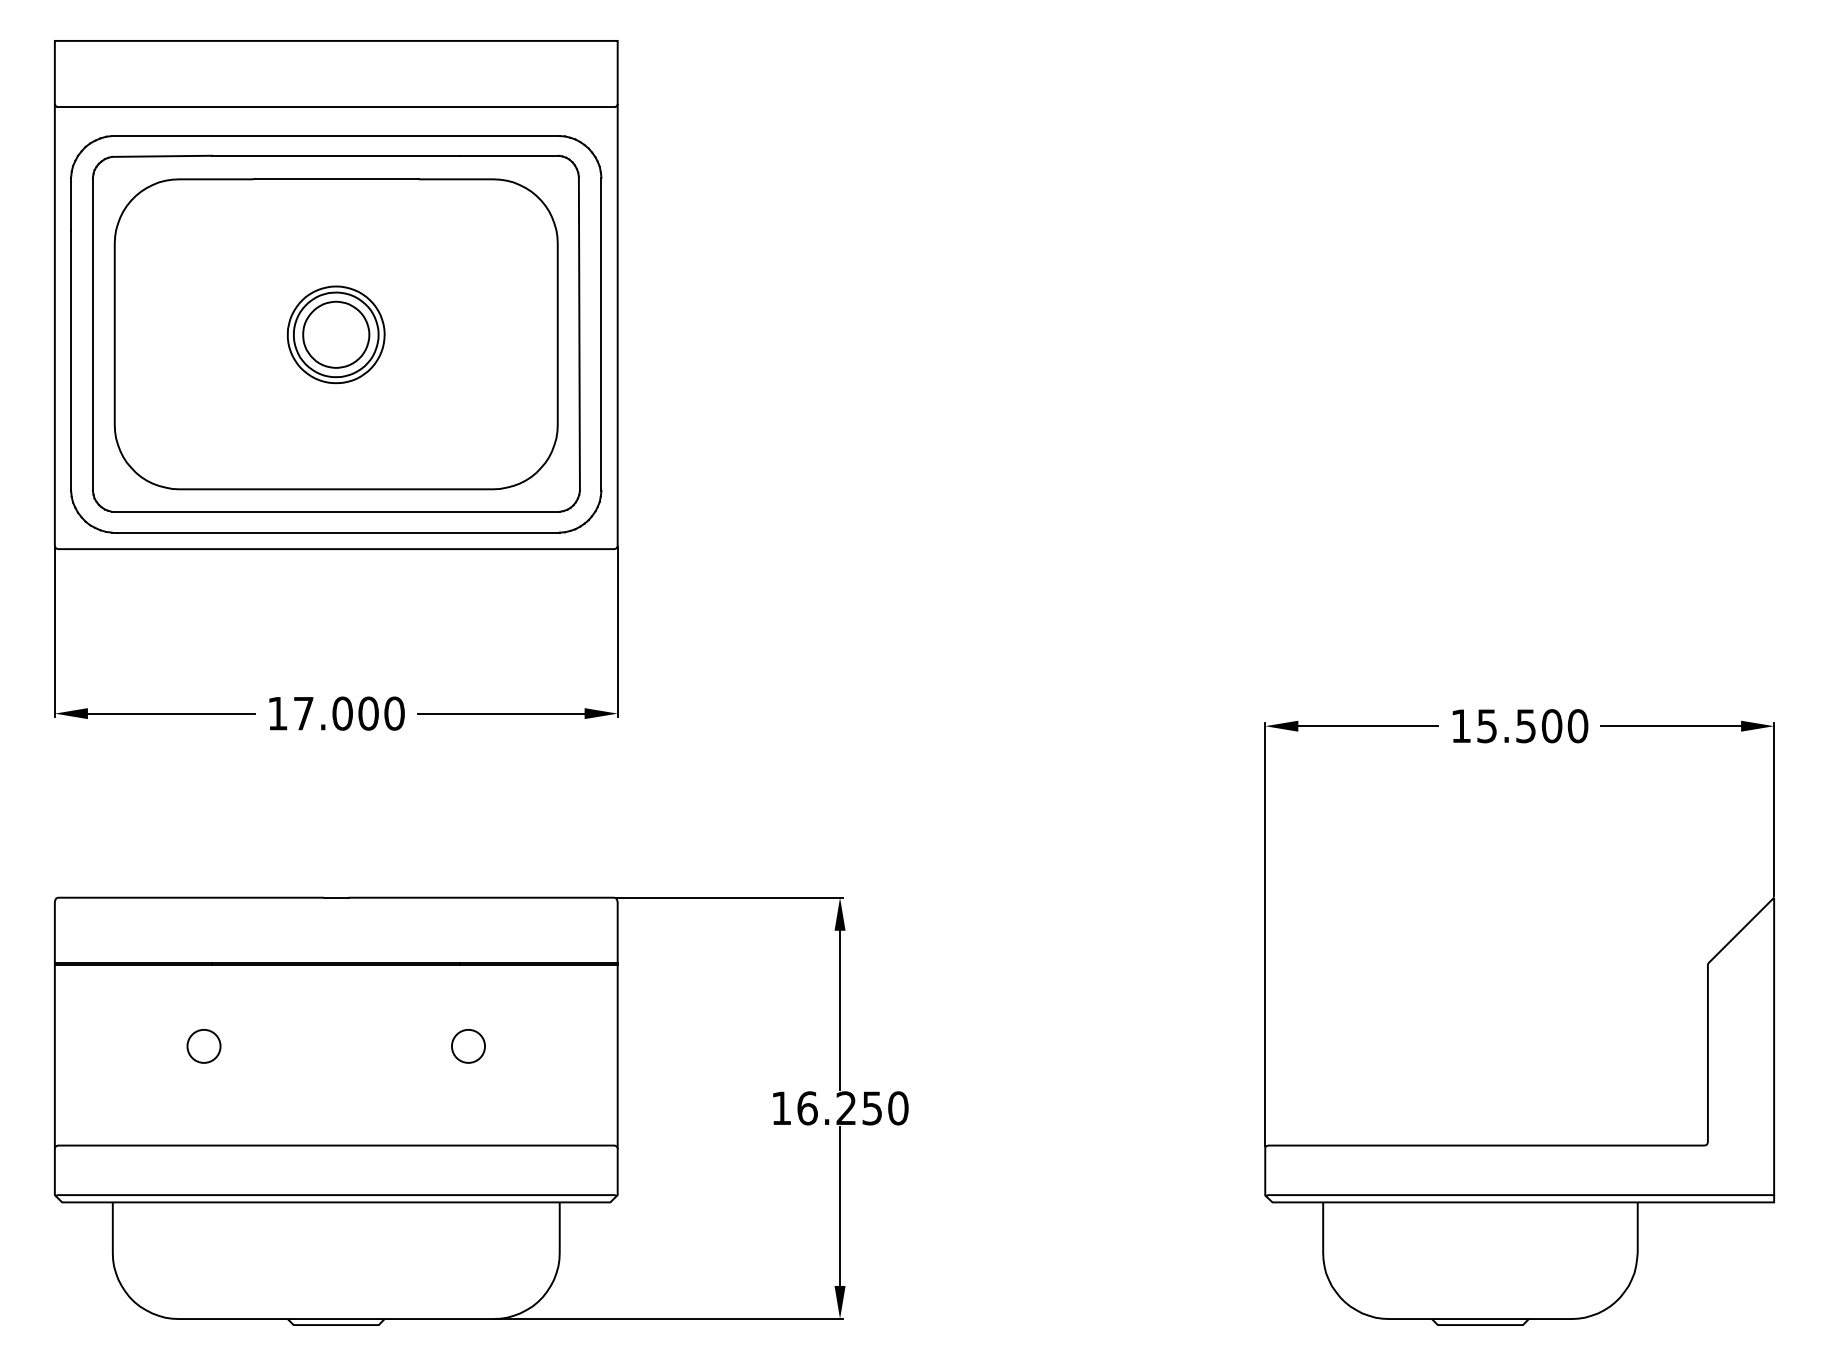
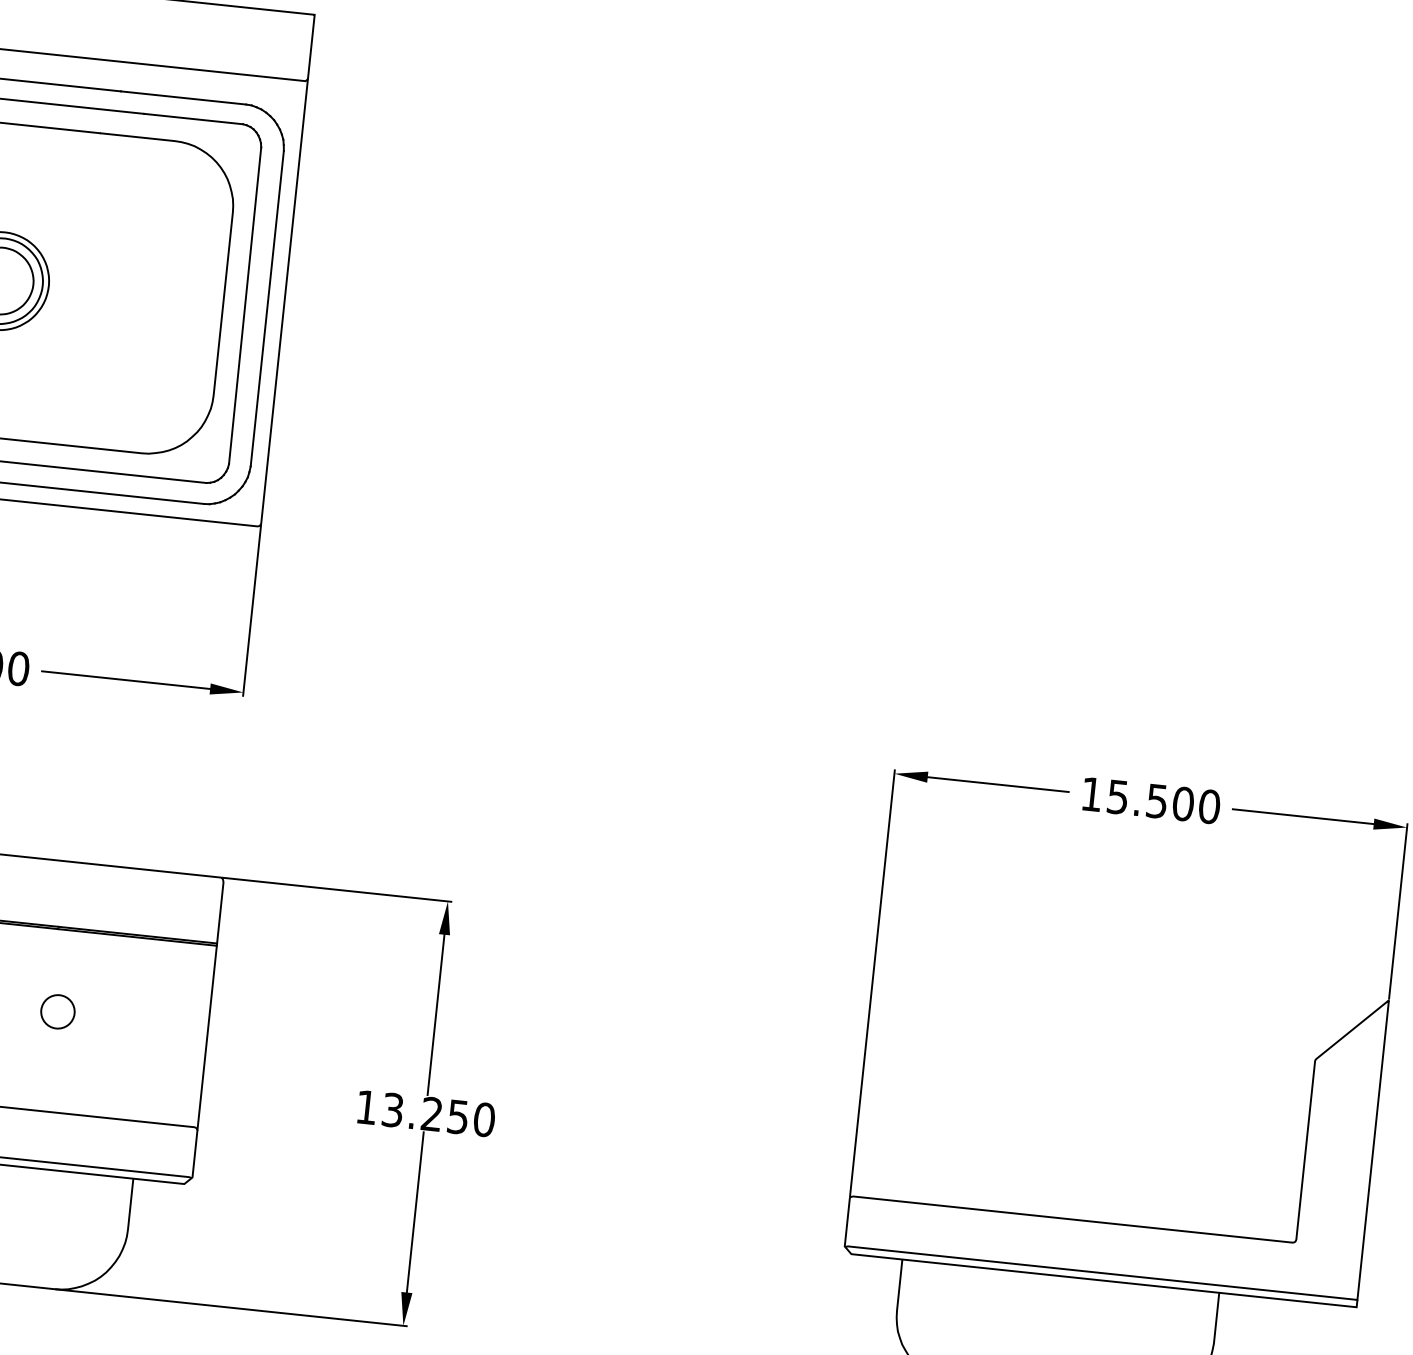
text: (807, 1108) -> (392, 1110), 16.250 -> 13.250

